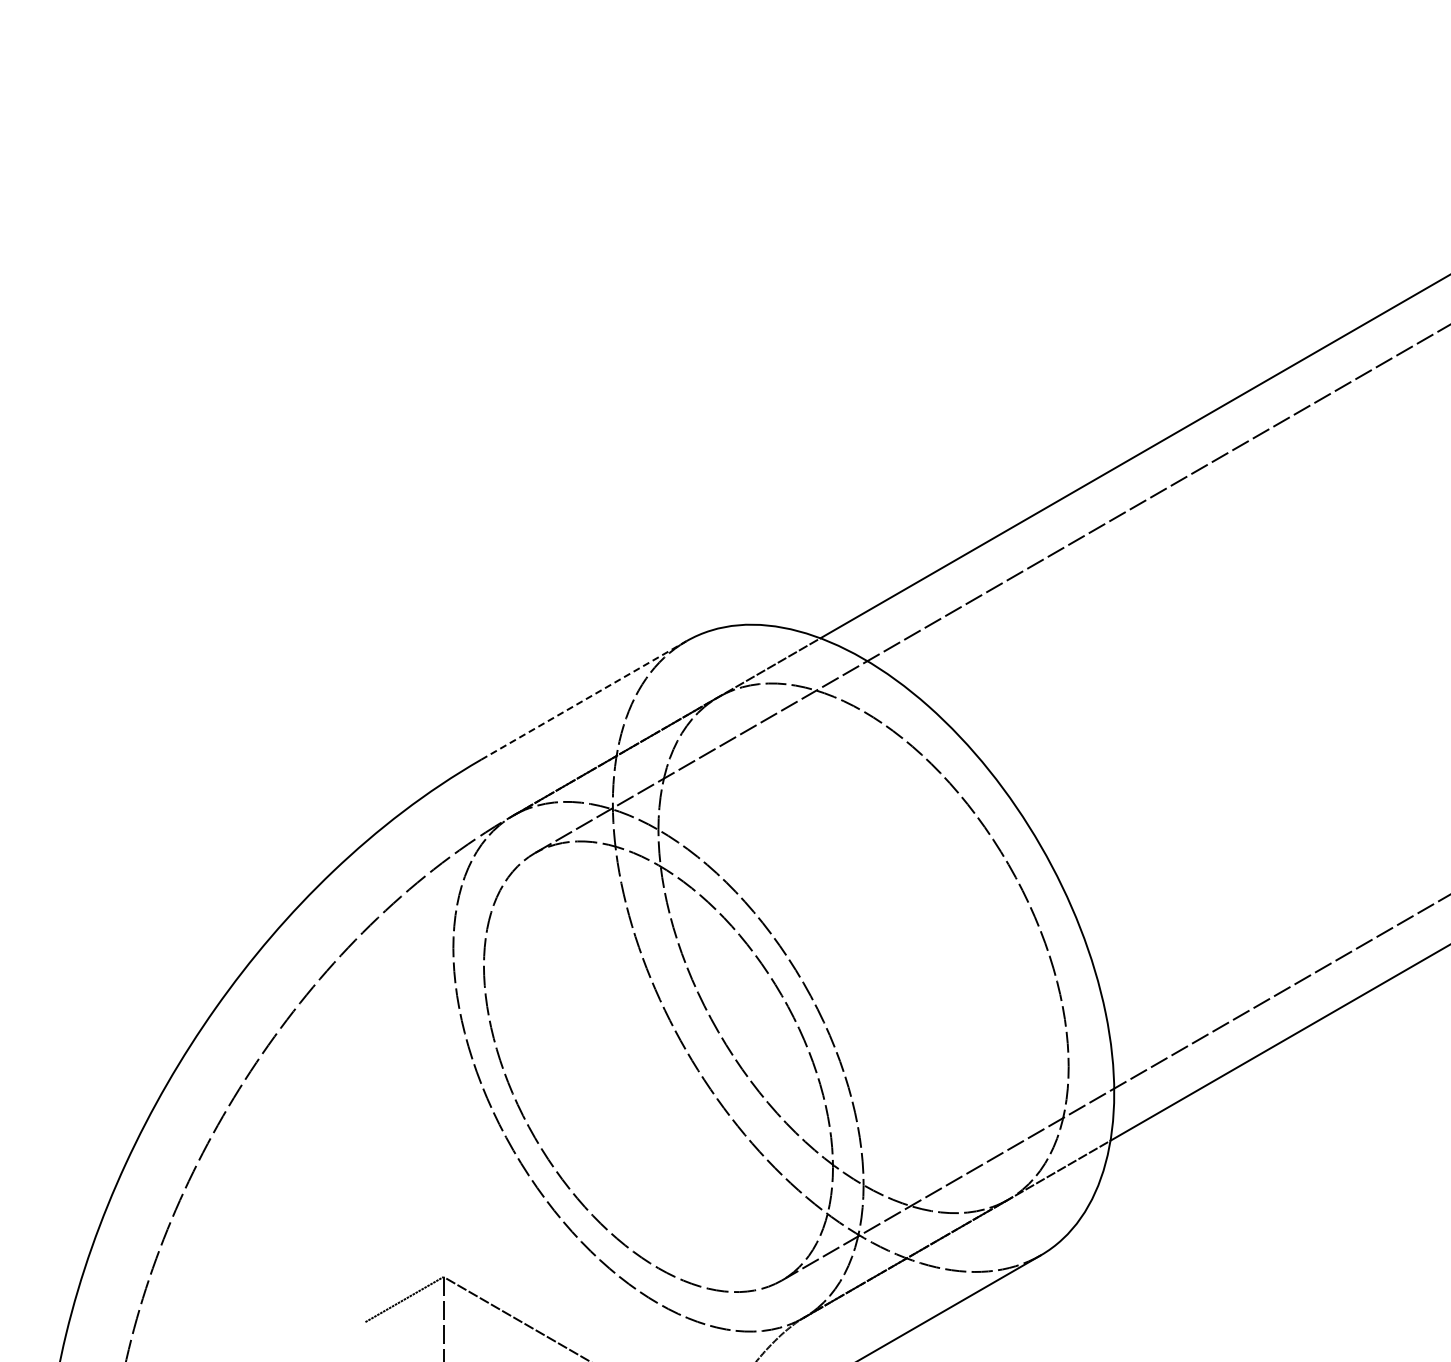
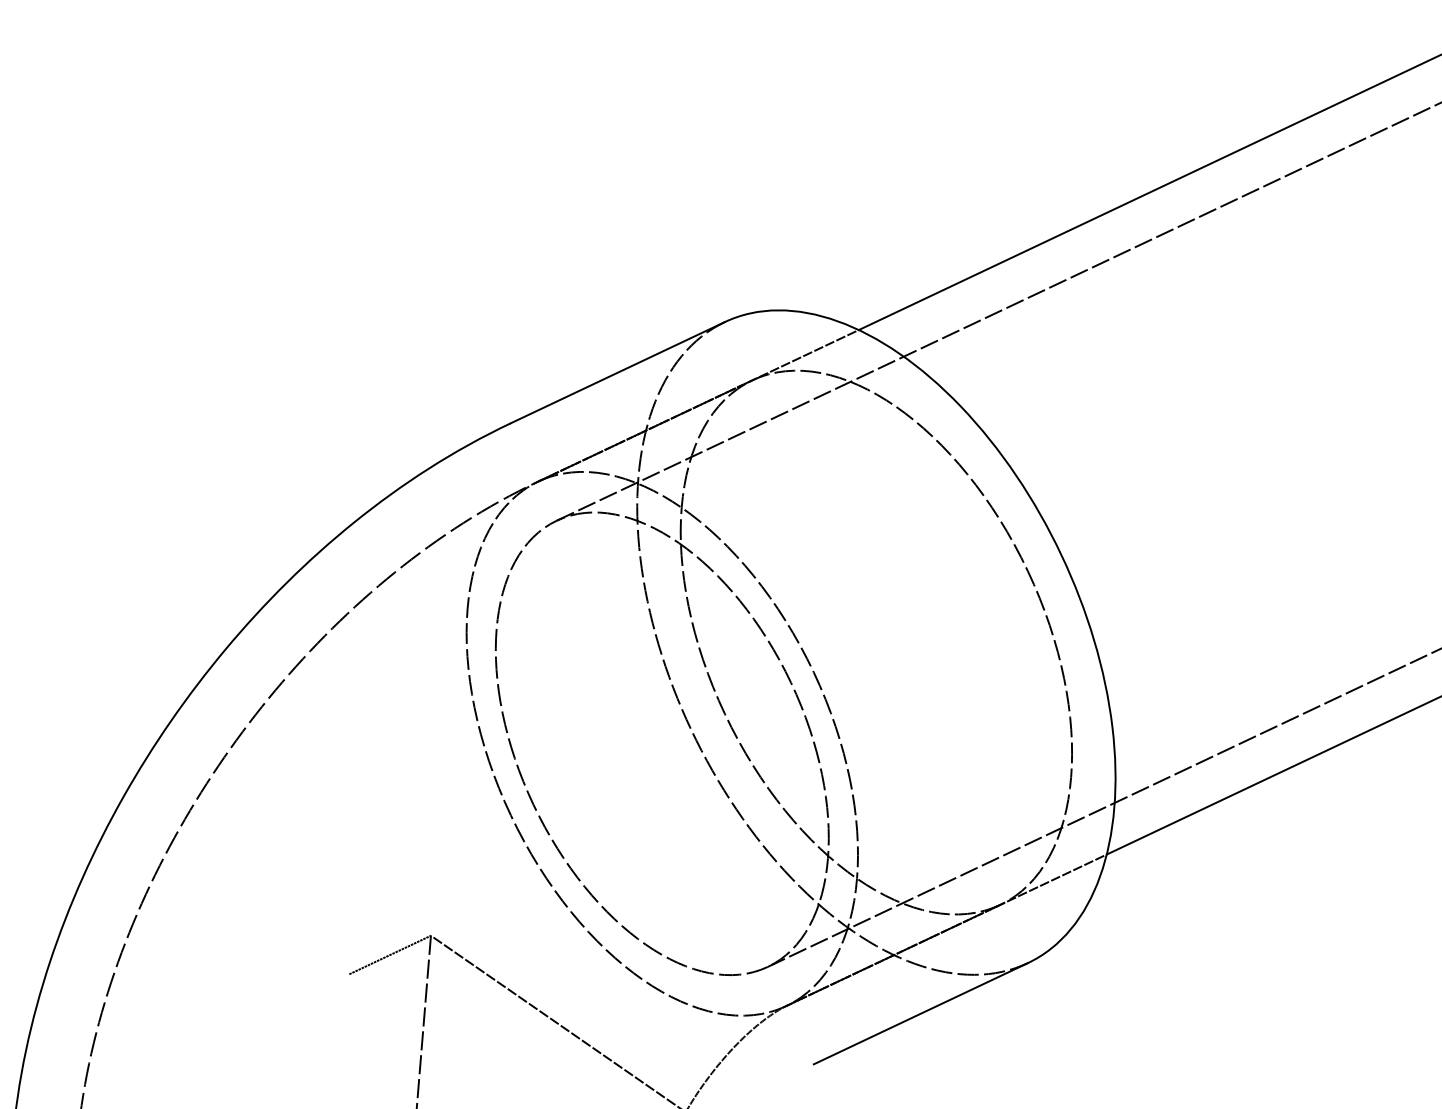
line: (584, 700) -> (618, 372), dashed -> solid

